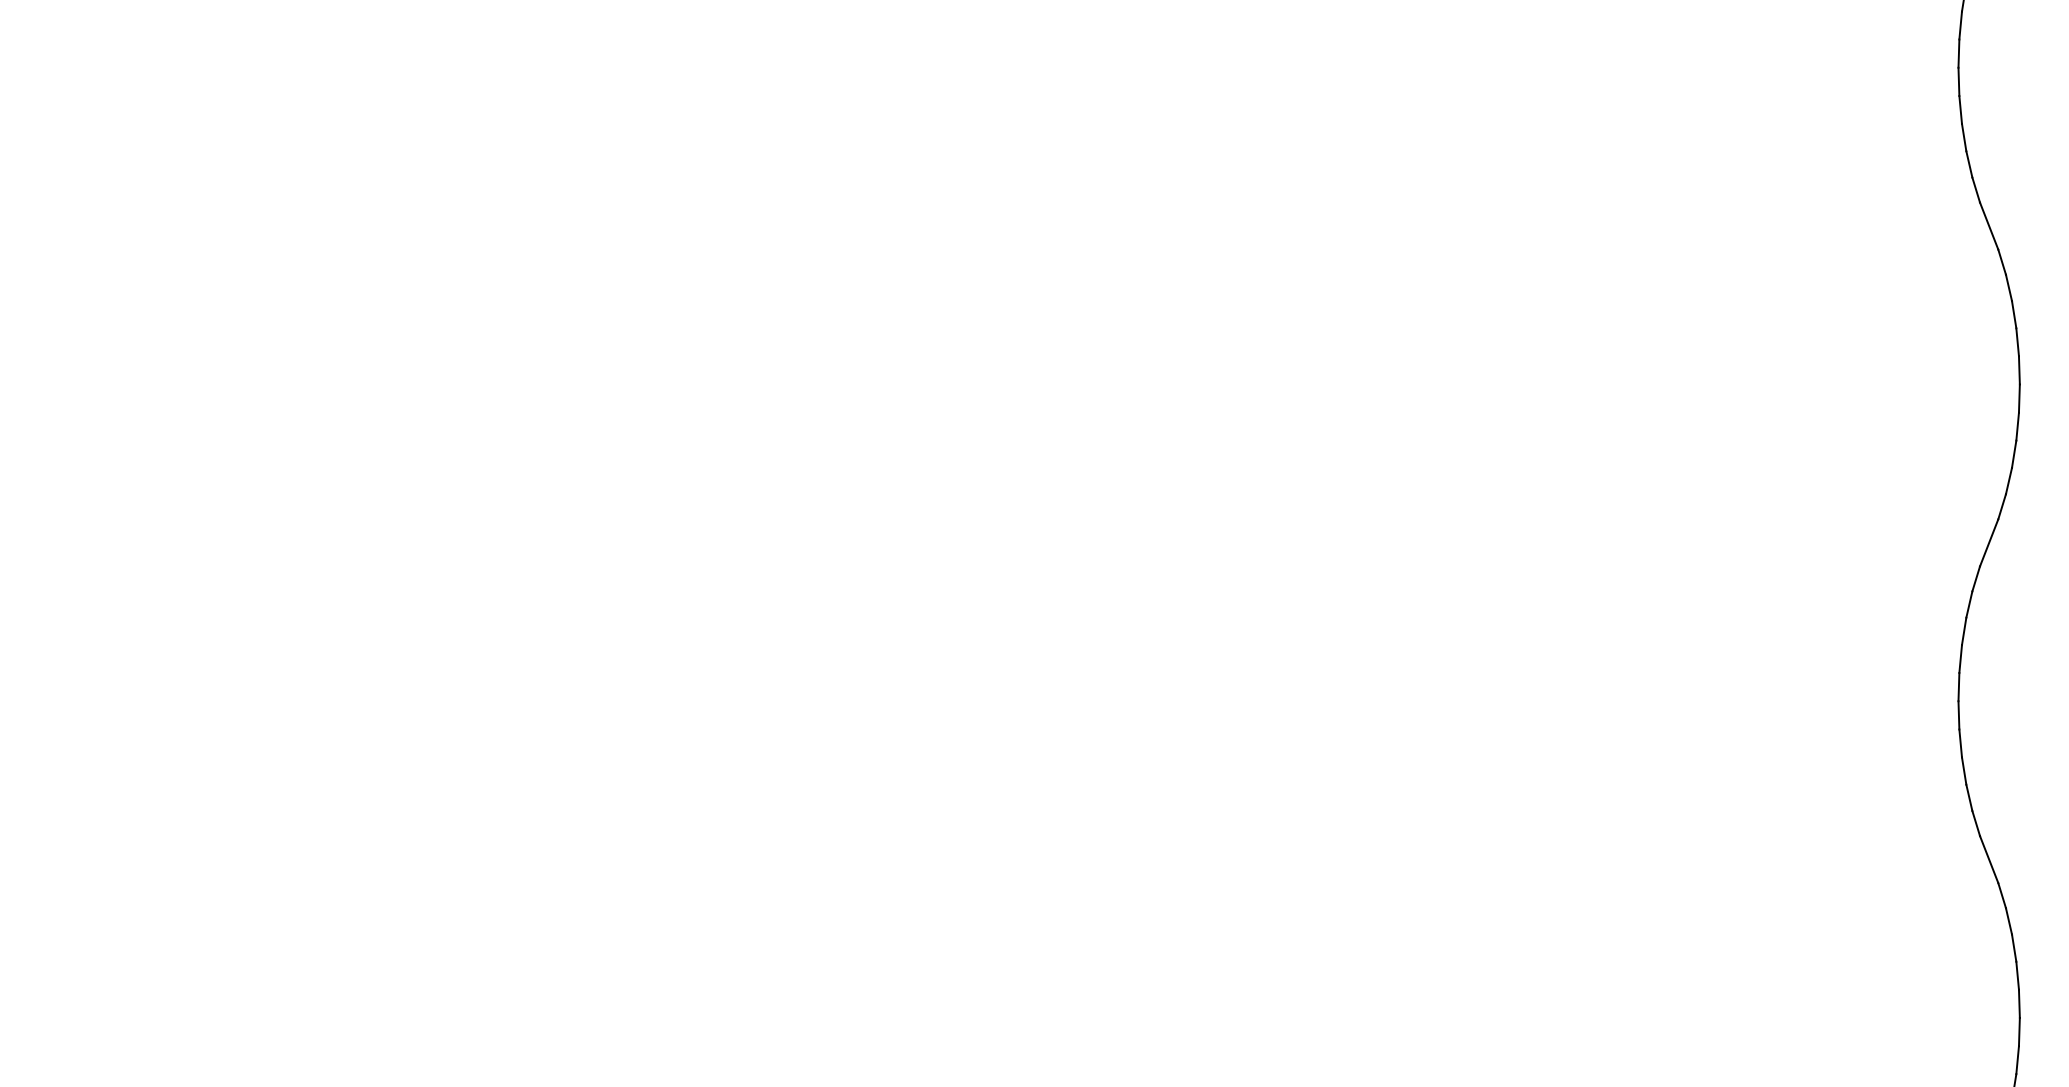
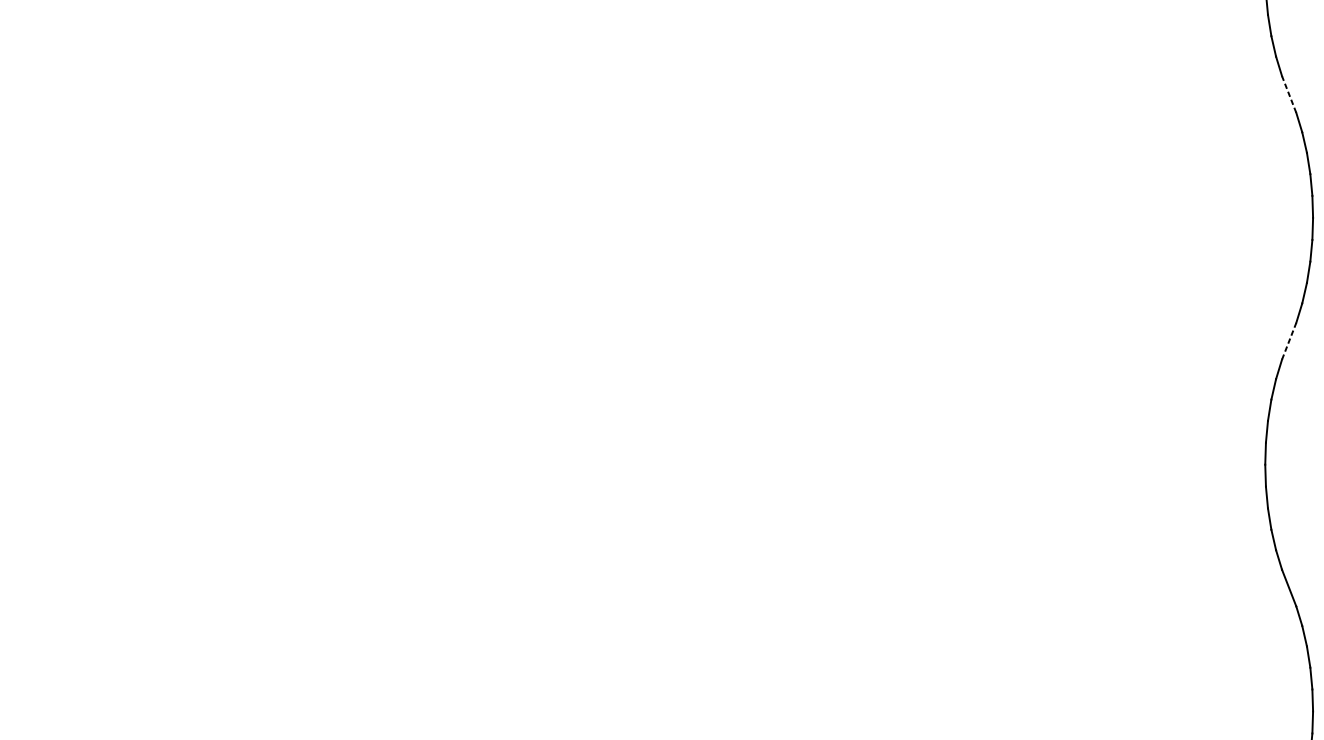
line: (1988, 225) -> (1288, 94), solid -> dashed
line: (1989, 542) -> (1289, 341), solid -> dashed

